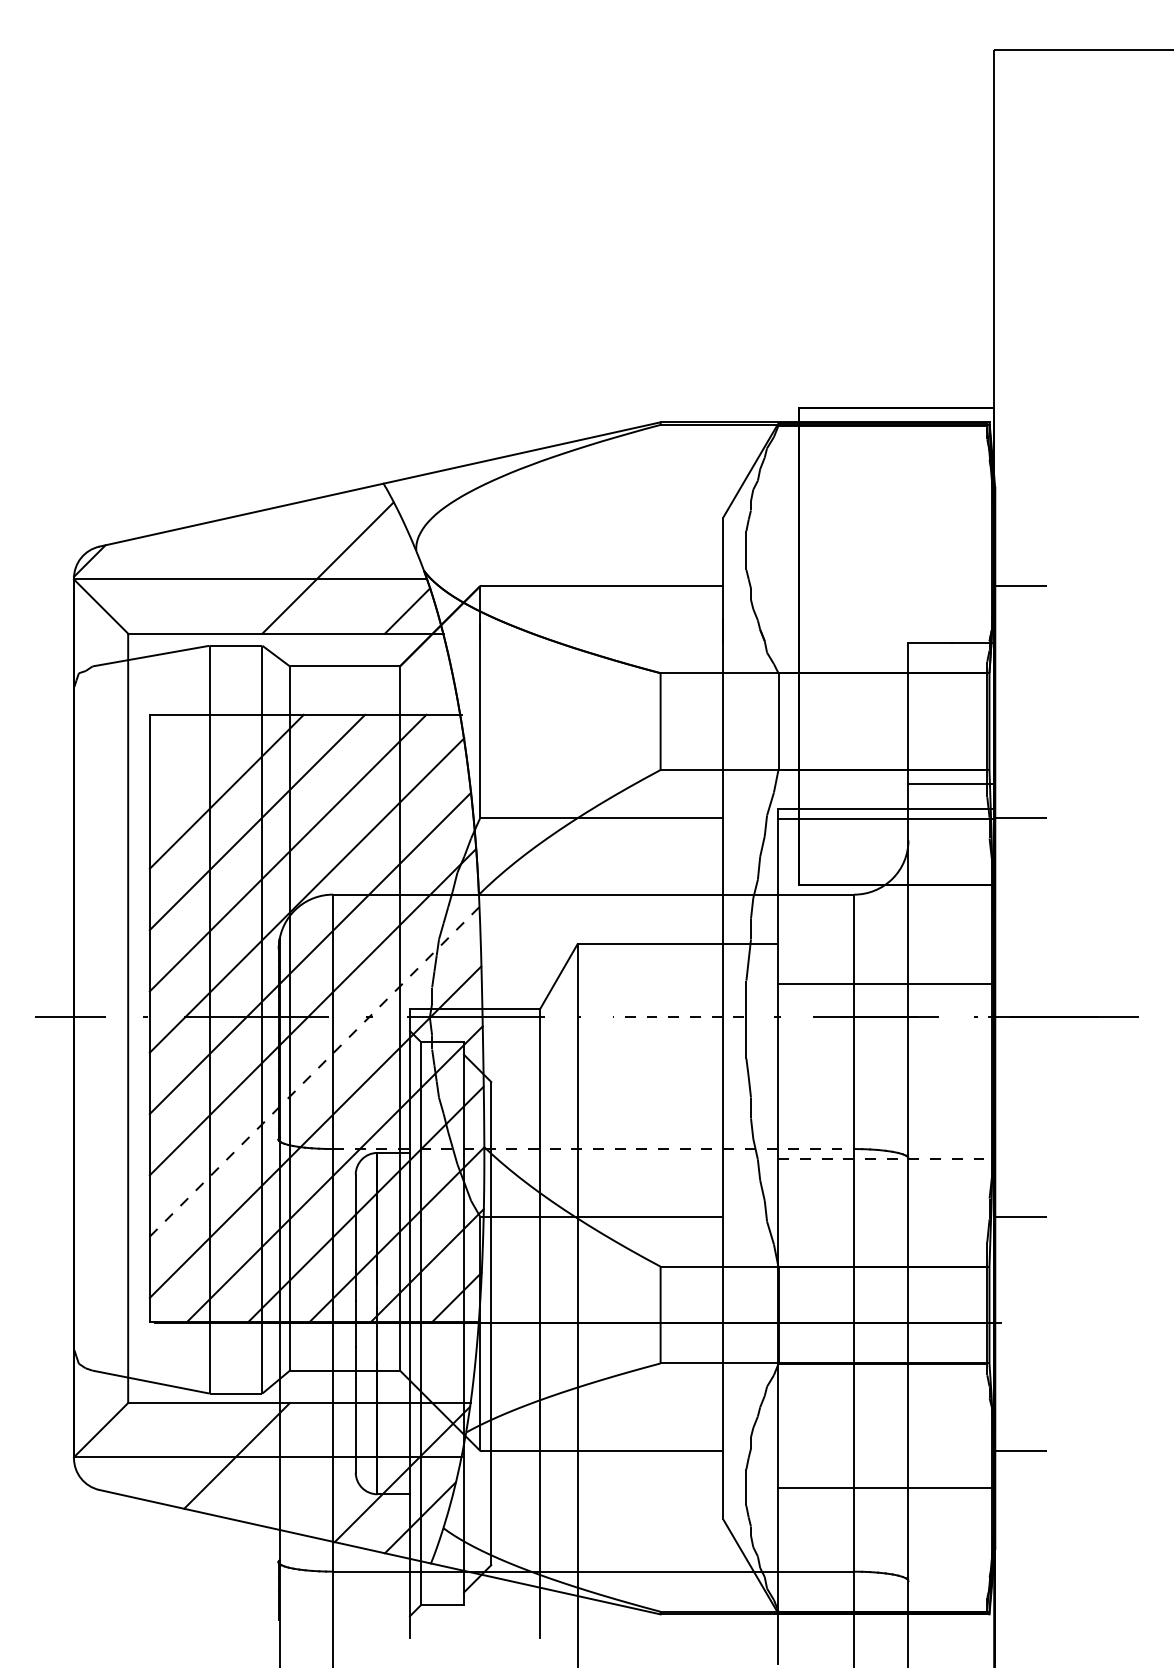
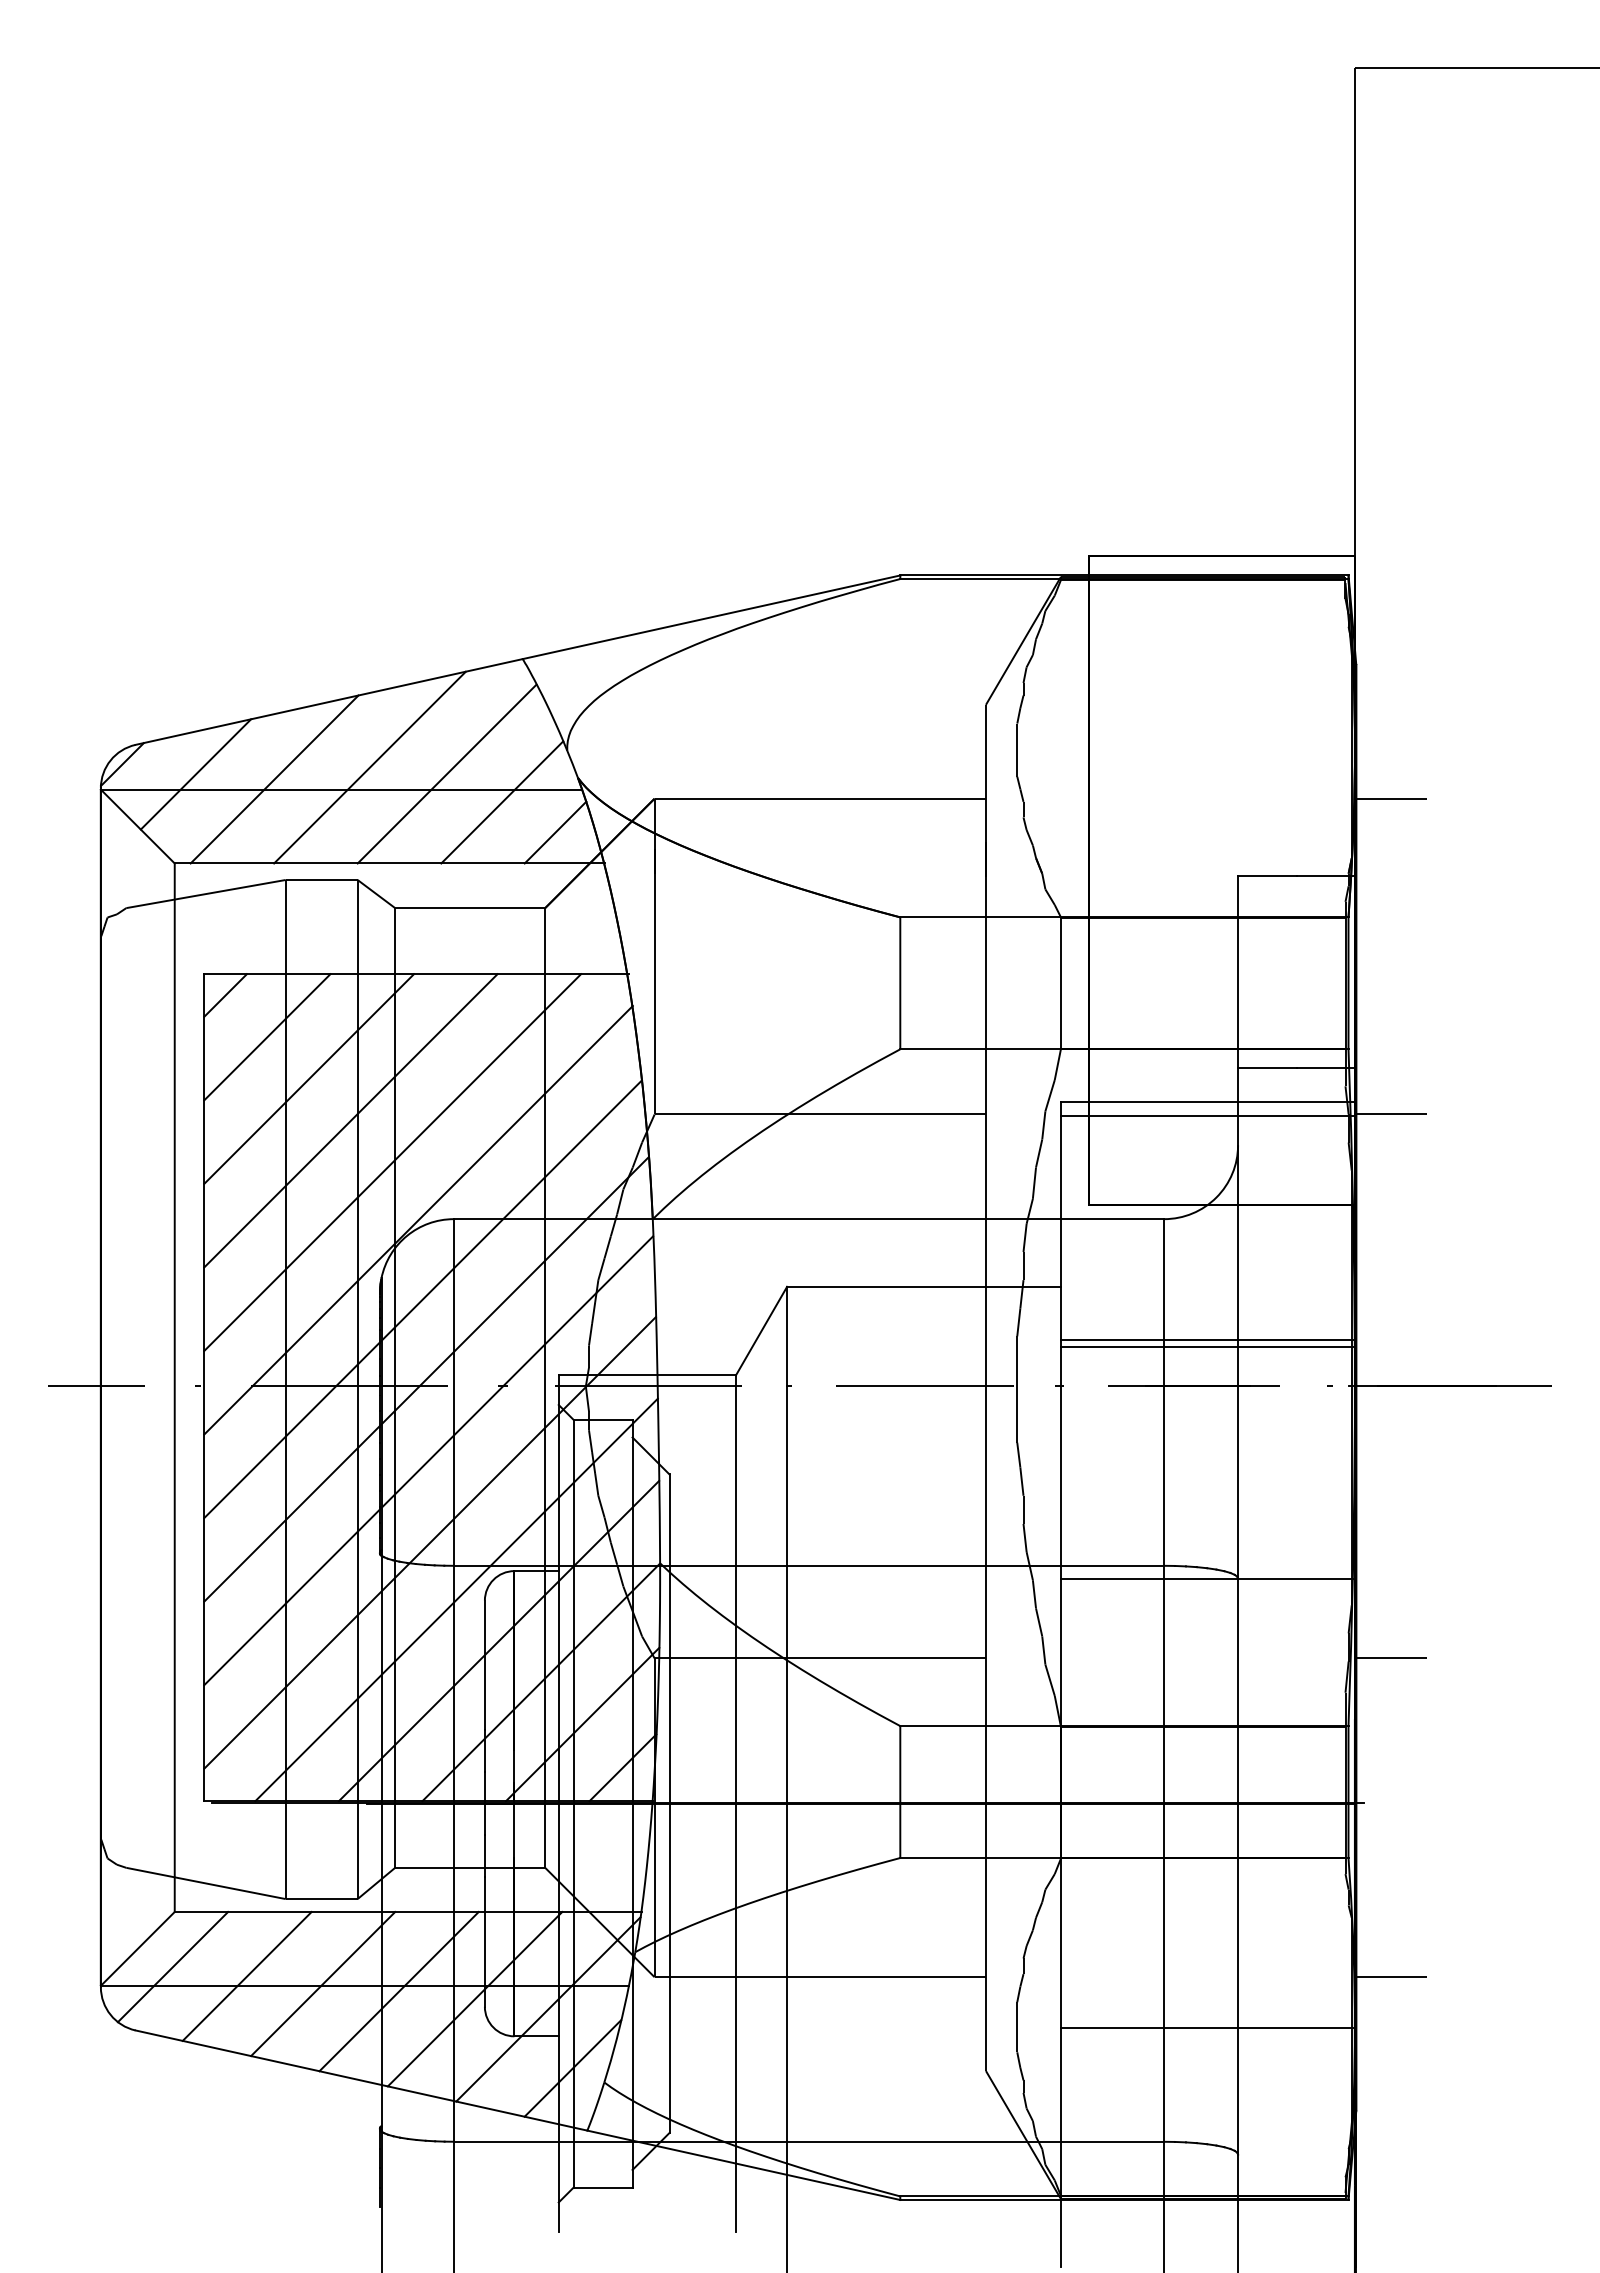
line: (271, 563) -> (369, 767), added
line: (143, 568) -> (195, 774), added
line: (201, 572) -> (274, 779), added
line: (368, 588) -> (502, 802), added
line: (165, 730) -> (225, 995), added
line: (196, 761) -> (267, 1037), added
line: (886, 988) -> (1208, 1346), added
line: (678, 1017) -> (924, 1386), dashed -> solid
line: (315, 1071) -> (429, 1460), dashed -> solid
line: (593, 1148) -> (809, 1565), dashed -> solid
line: (886, 1159) -> (1208, 1579), dashed -> solid
line: (126, 1443) -> (172, 1967), added
line: (180, 1450) -> (246, 1976), added
line: (292, 1461) -> (398, 1991), added
line: (348, 1467) -> (474, 1999), added

